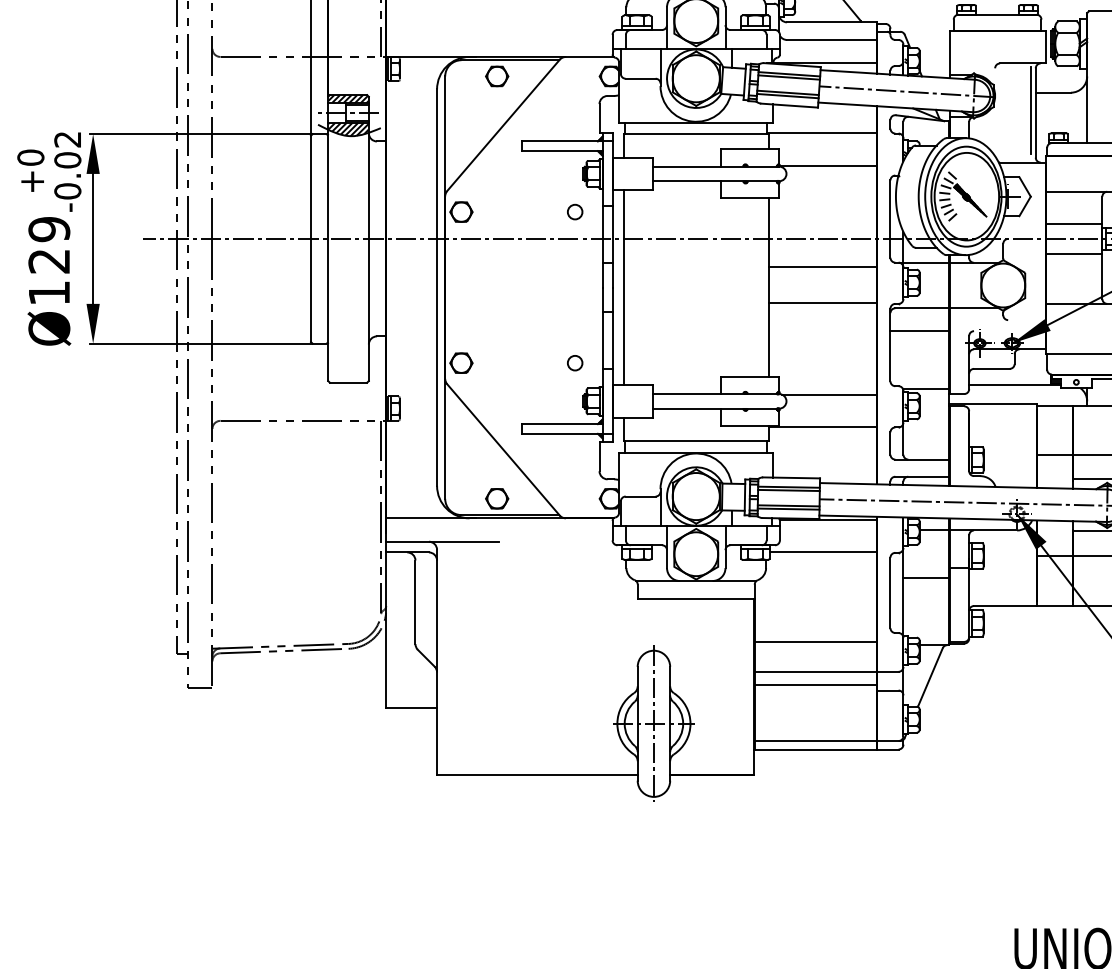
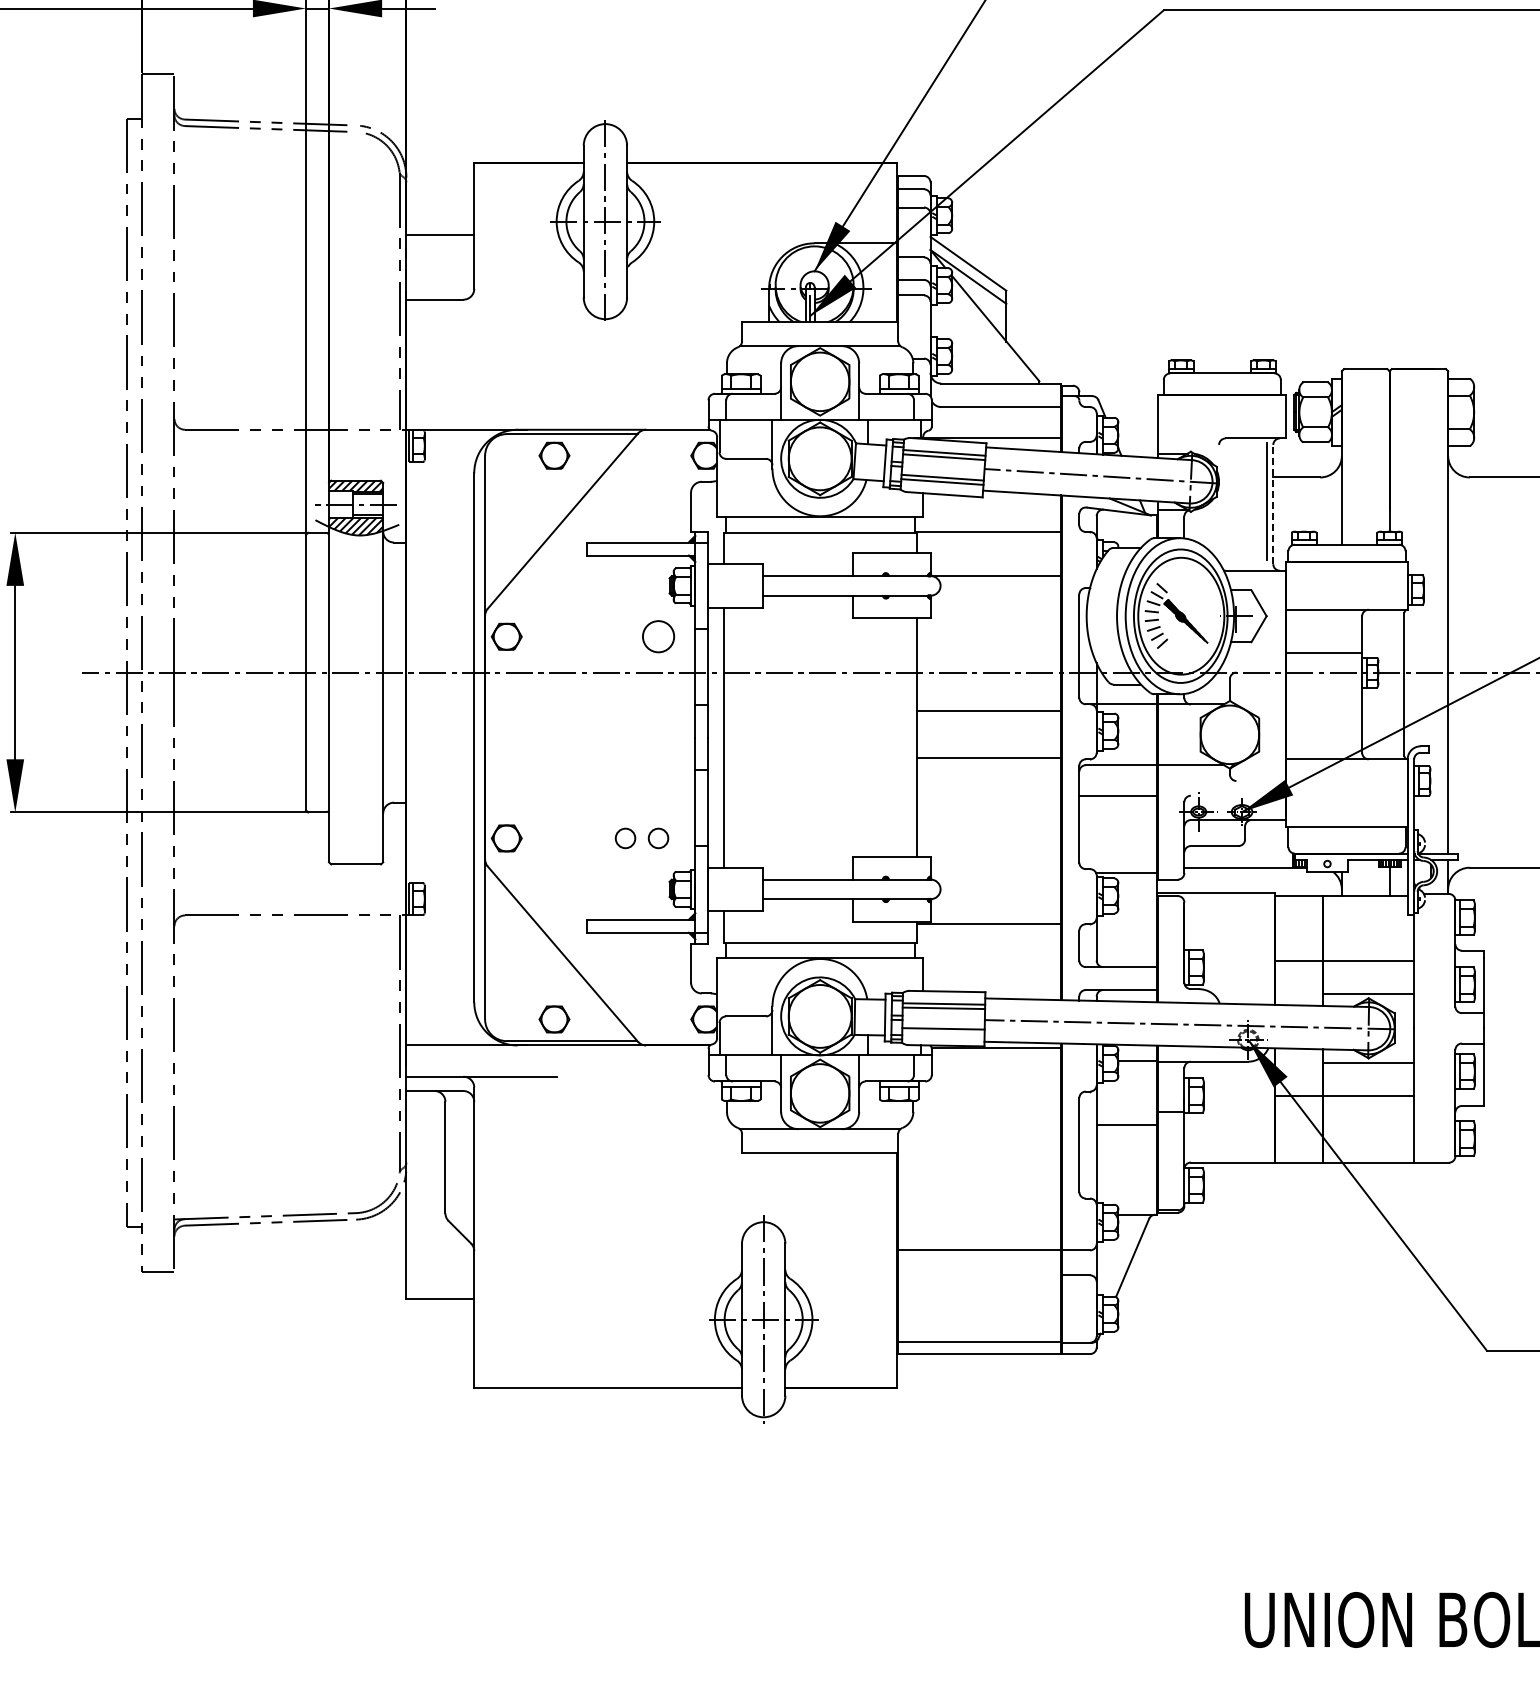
line: (1035, 112) -> (1273, 504), solid -> dashed
circle: (575, 211) -> (658, 636), size x1.6
line: (1074, 253) -> (1324, 692), removed
circle: (550, 363) -> (625, 838), added
line: (829, 394) -> (997, 880), removed
line: (788, 508) -> (943, 1032), removed
line: (823, 552) -> (989, 1091), removed
line: (815, 641) -> (979, 1210), removed
line: (815, 685) -> (979, 1268), removed

